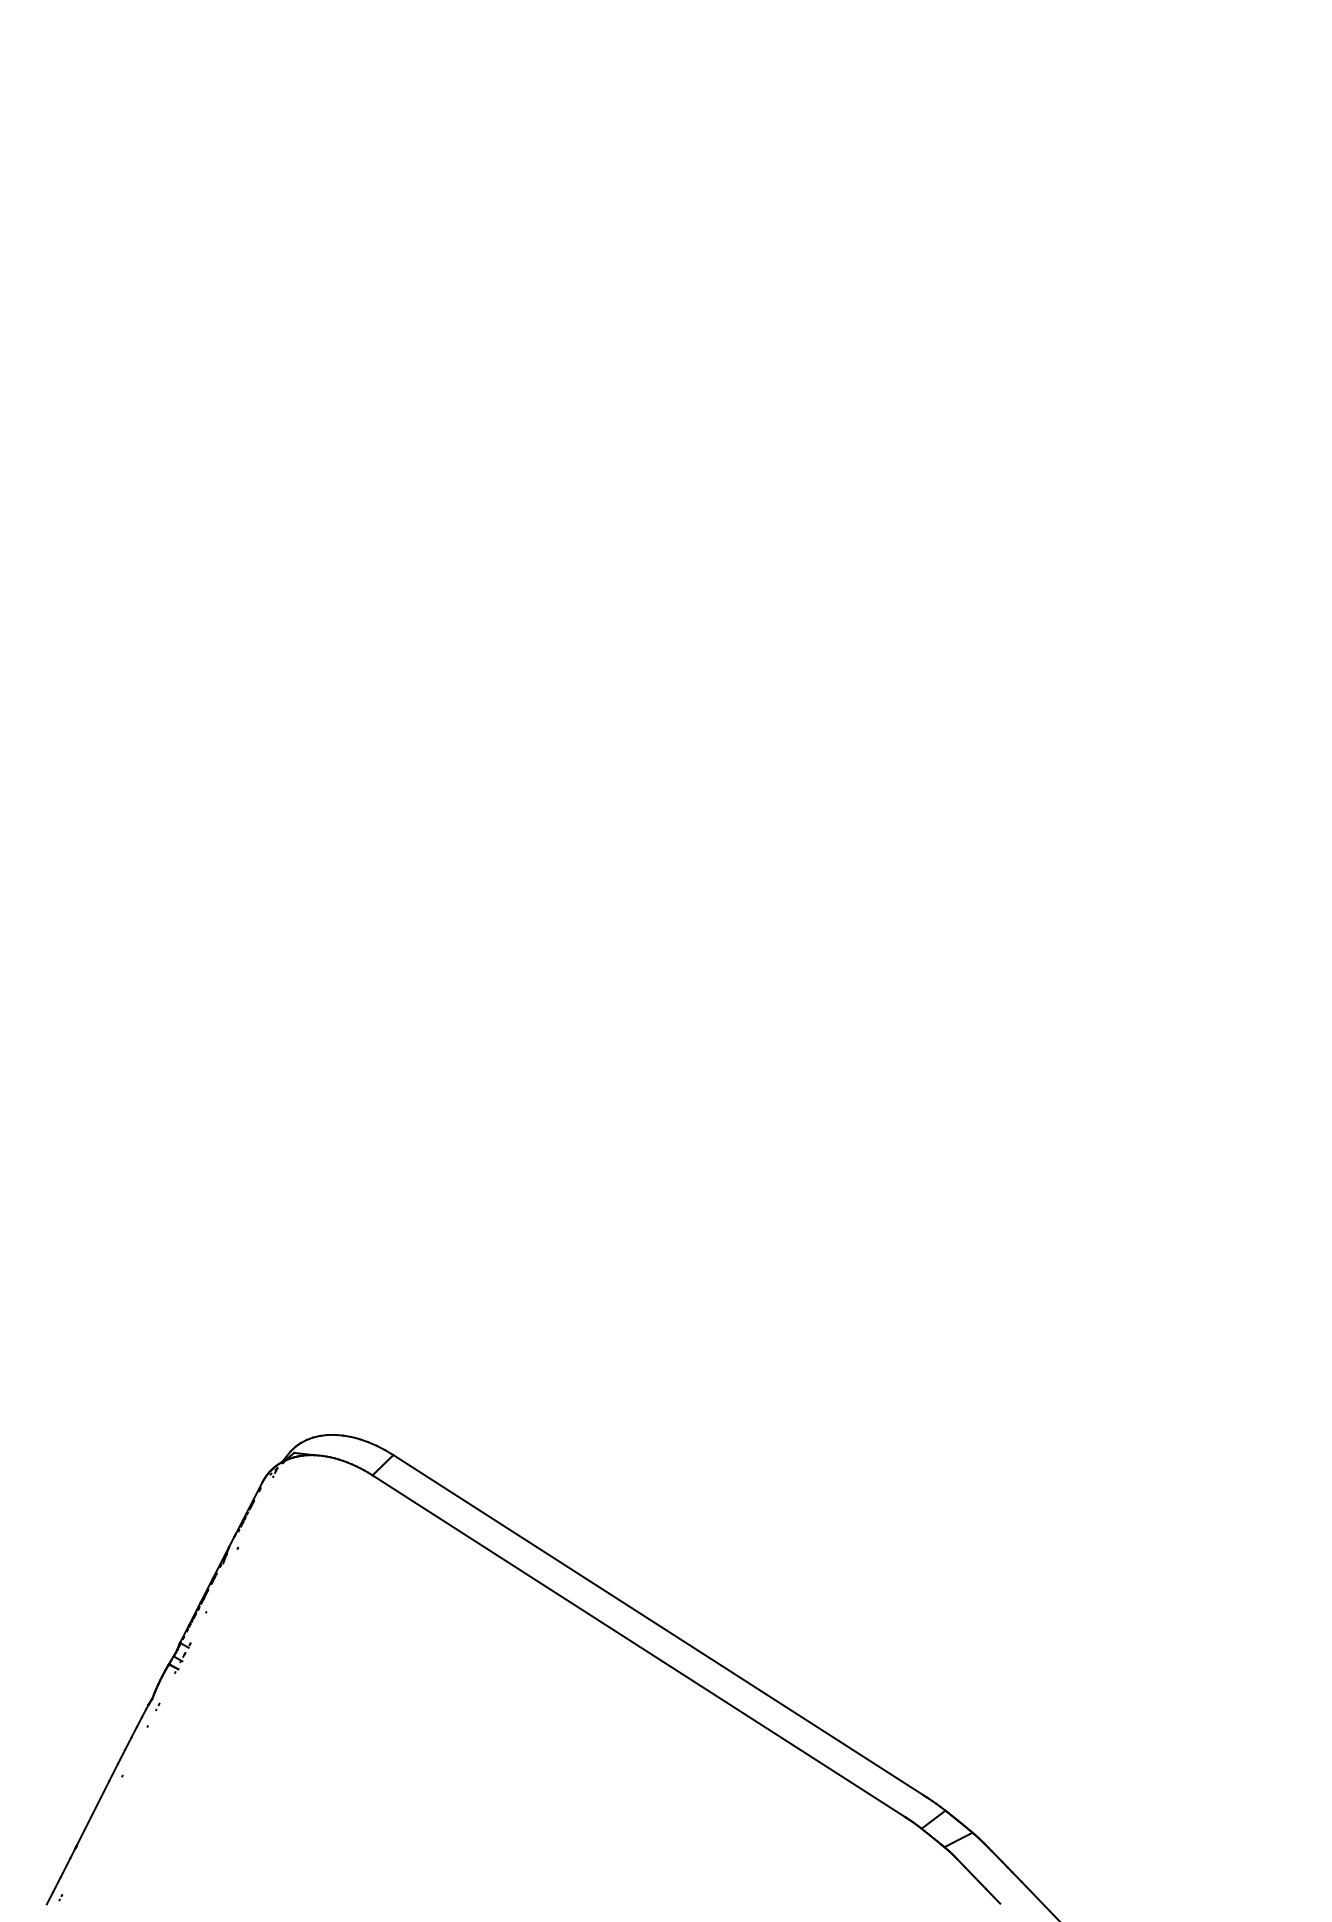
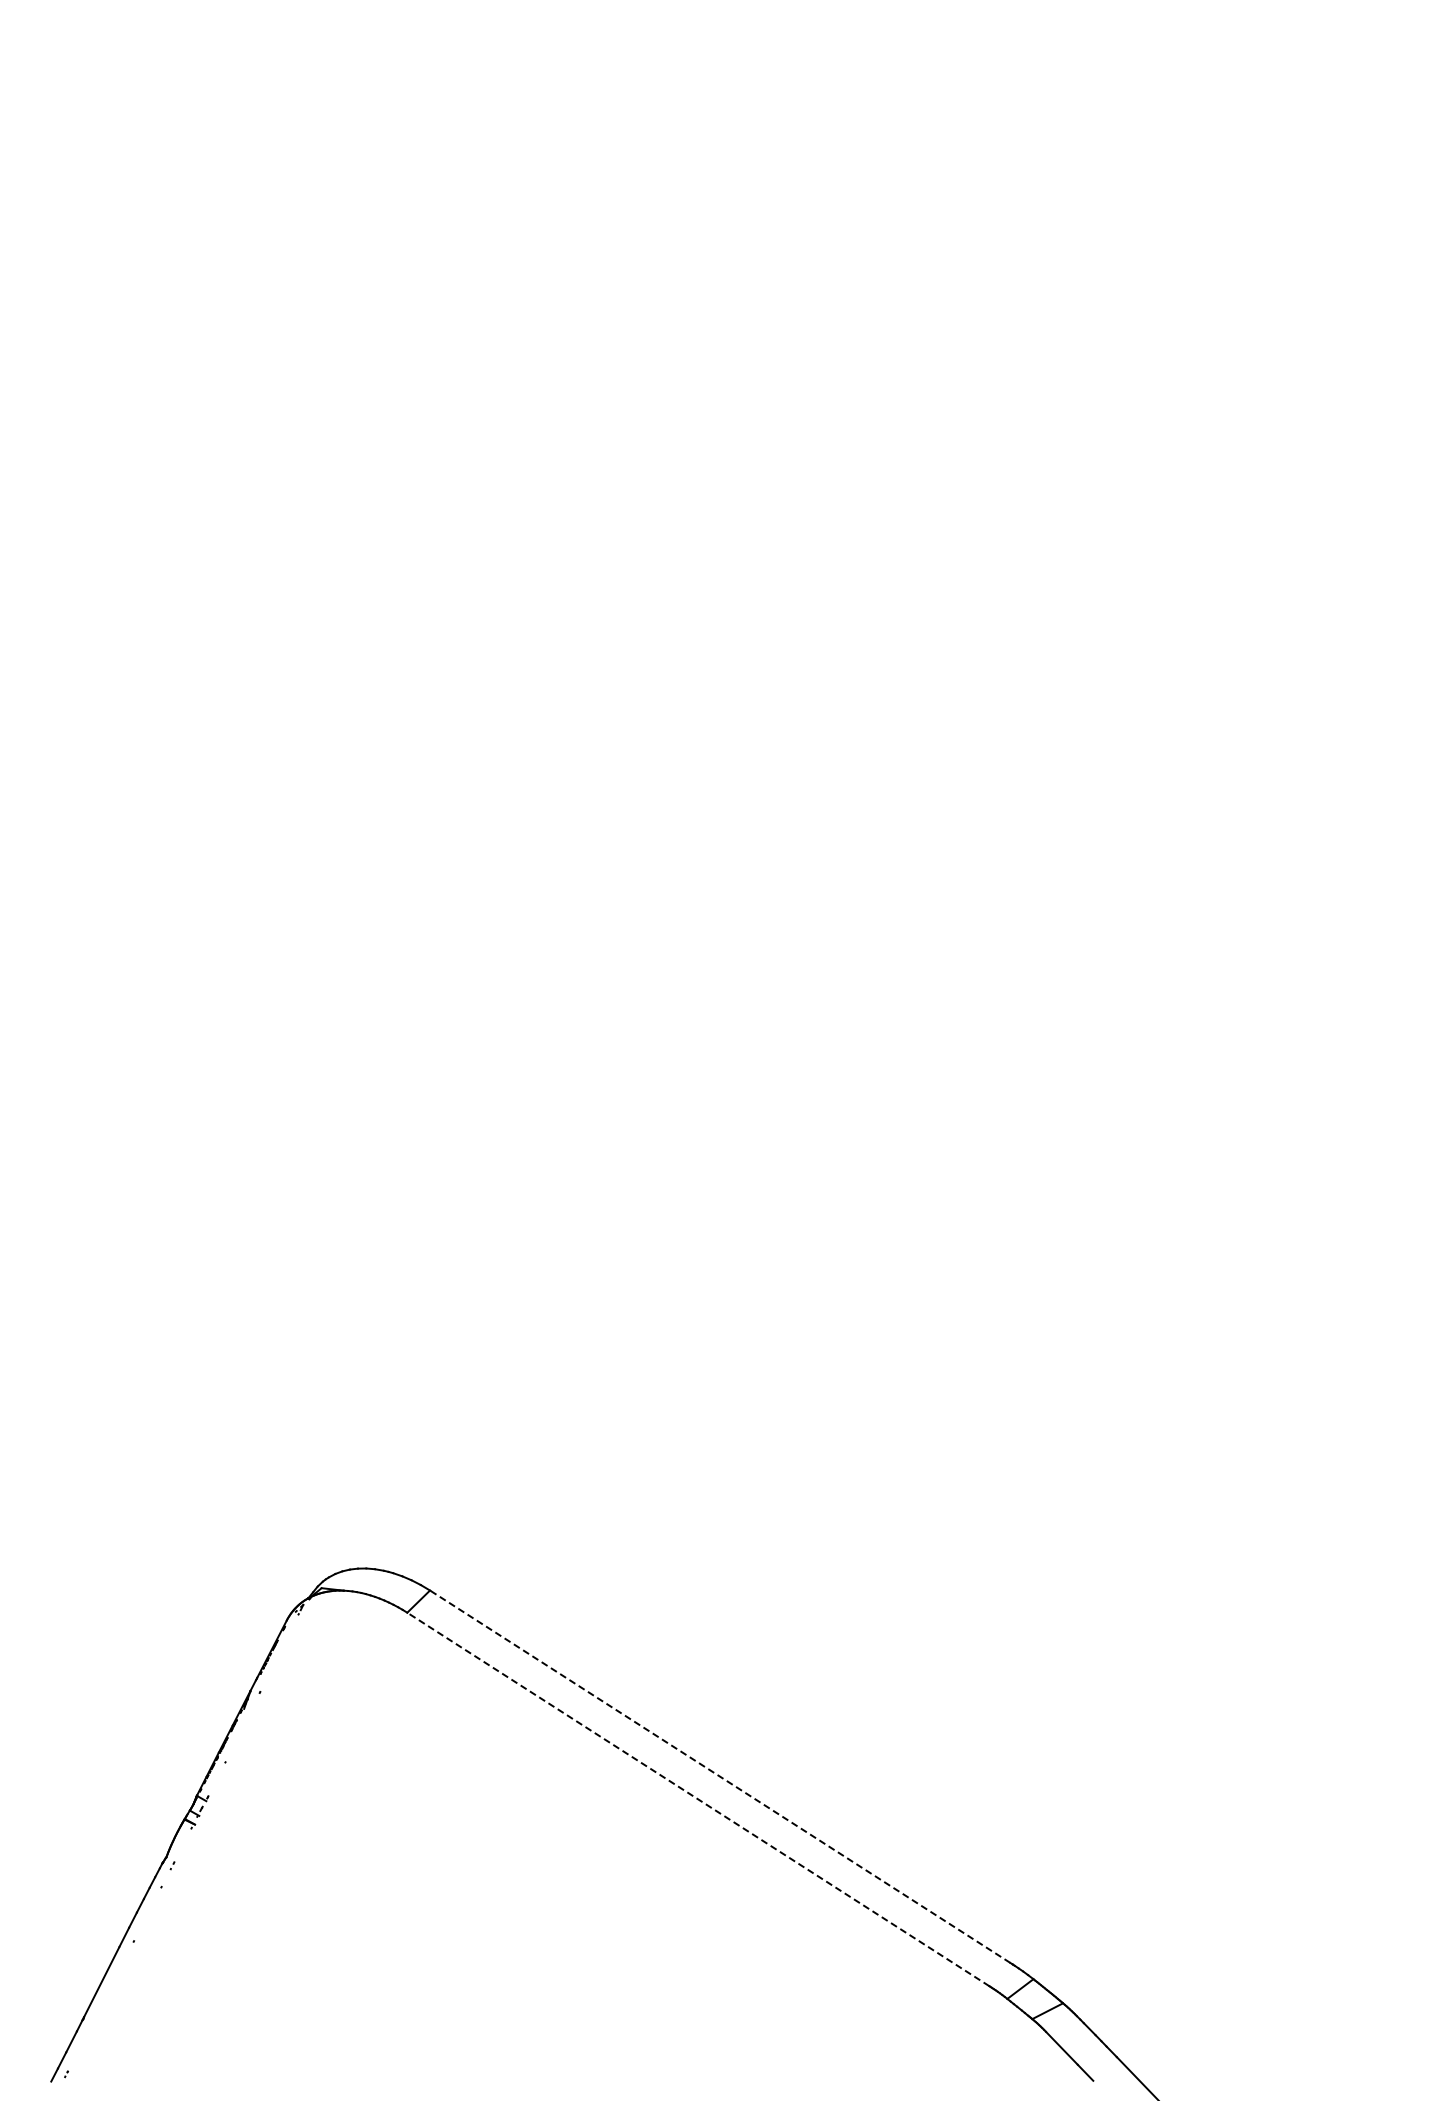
line: (659, 1625) -> (720, 1776), solid -> dashed
line: (639, 1646) -> (698, 1799), solid -> dashed

